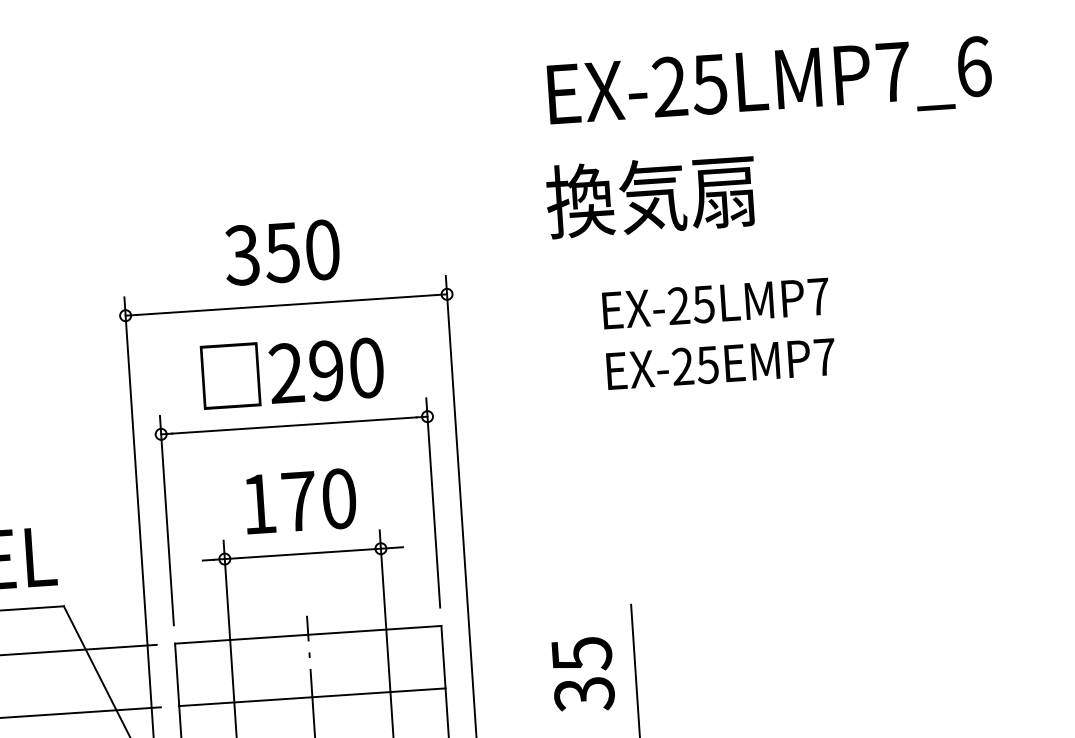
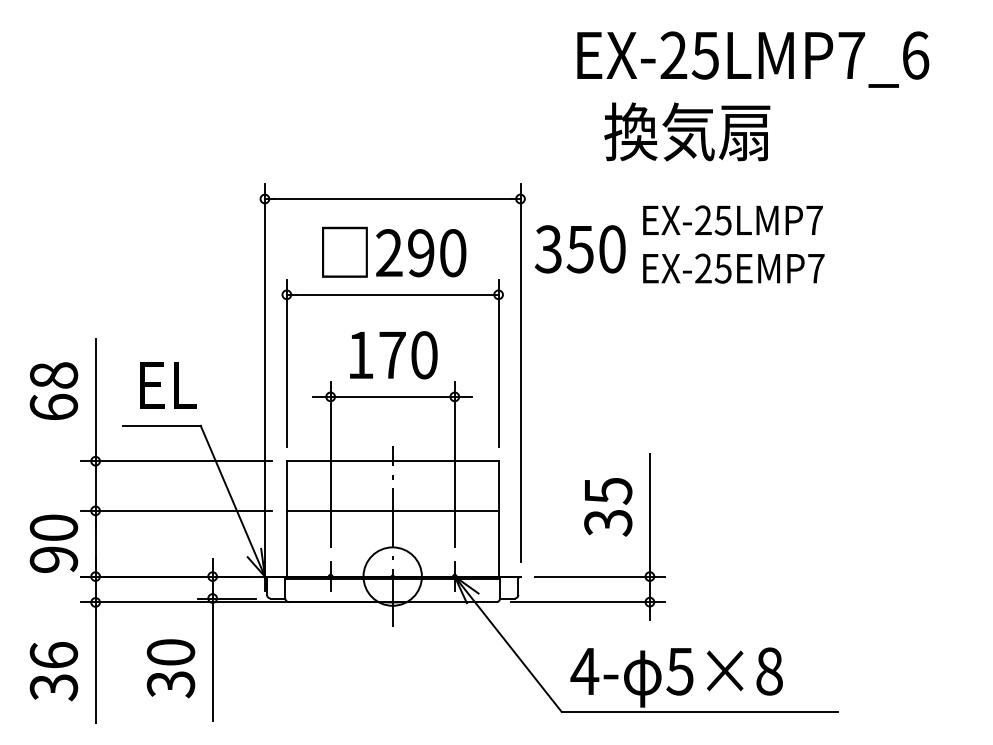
text: (770, 85) -> (753, 59), moved
text: (281, 252) -> (579, 249), moved

